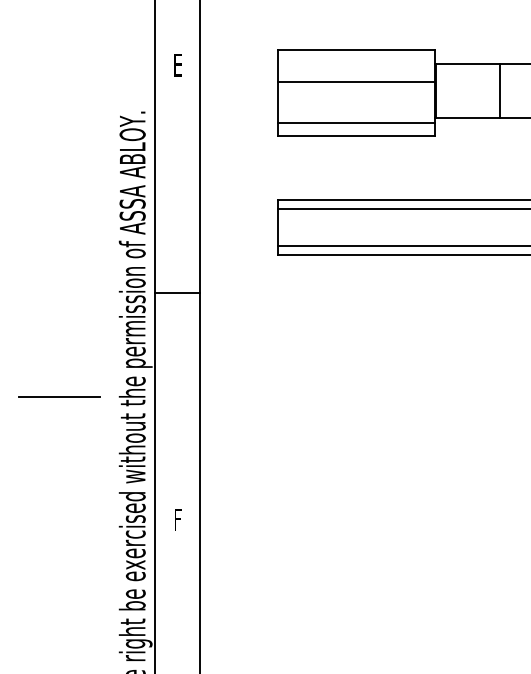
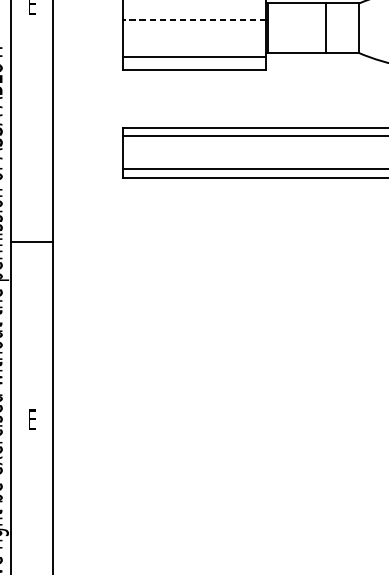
line: (355, 81) -> (194, 19), solid -> dashed
line: (177, 292) -> (31, 242), moved
text: (177, 519) -> (31, 419), F -> E

